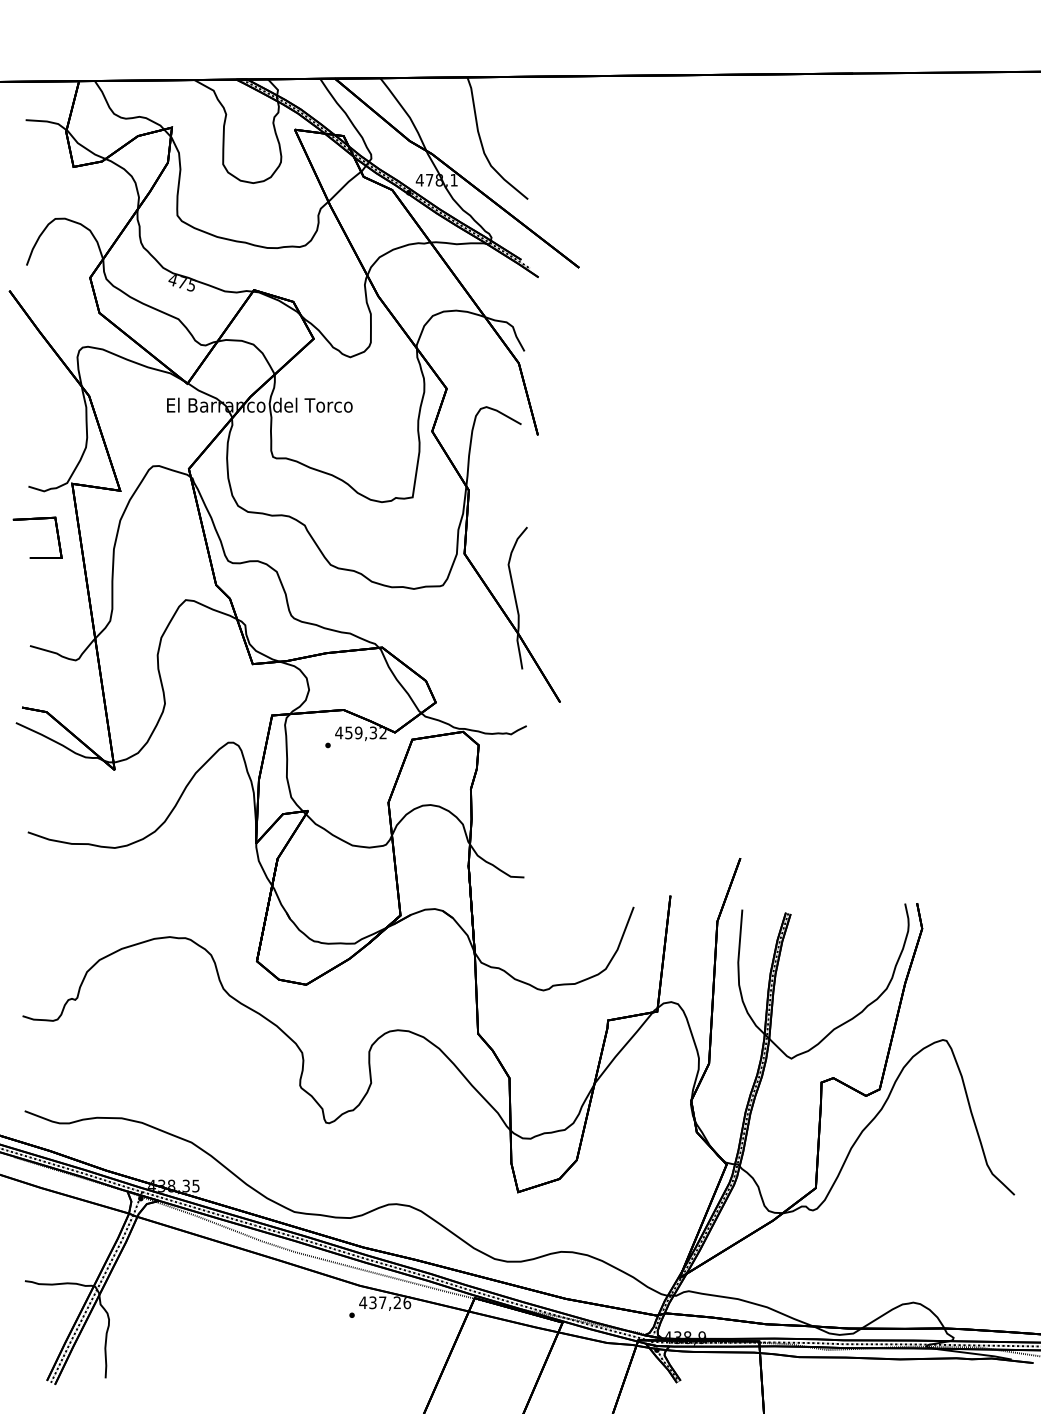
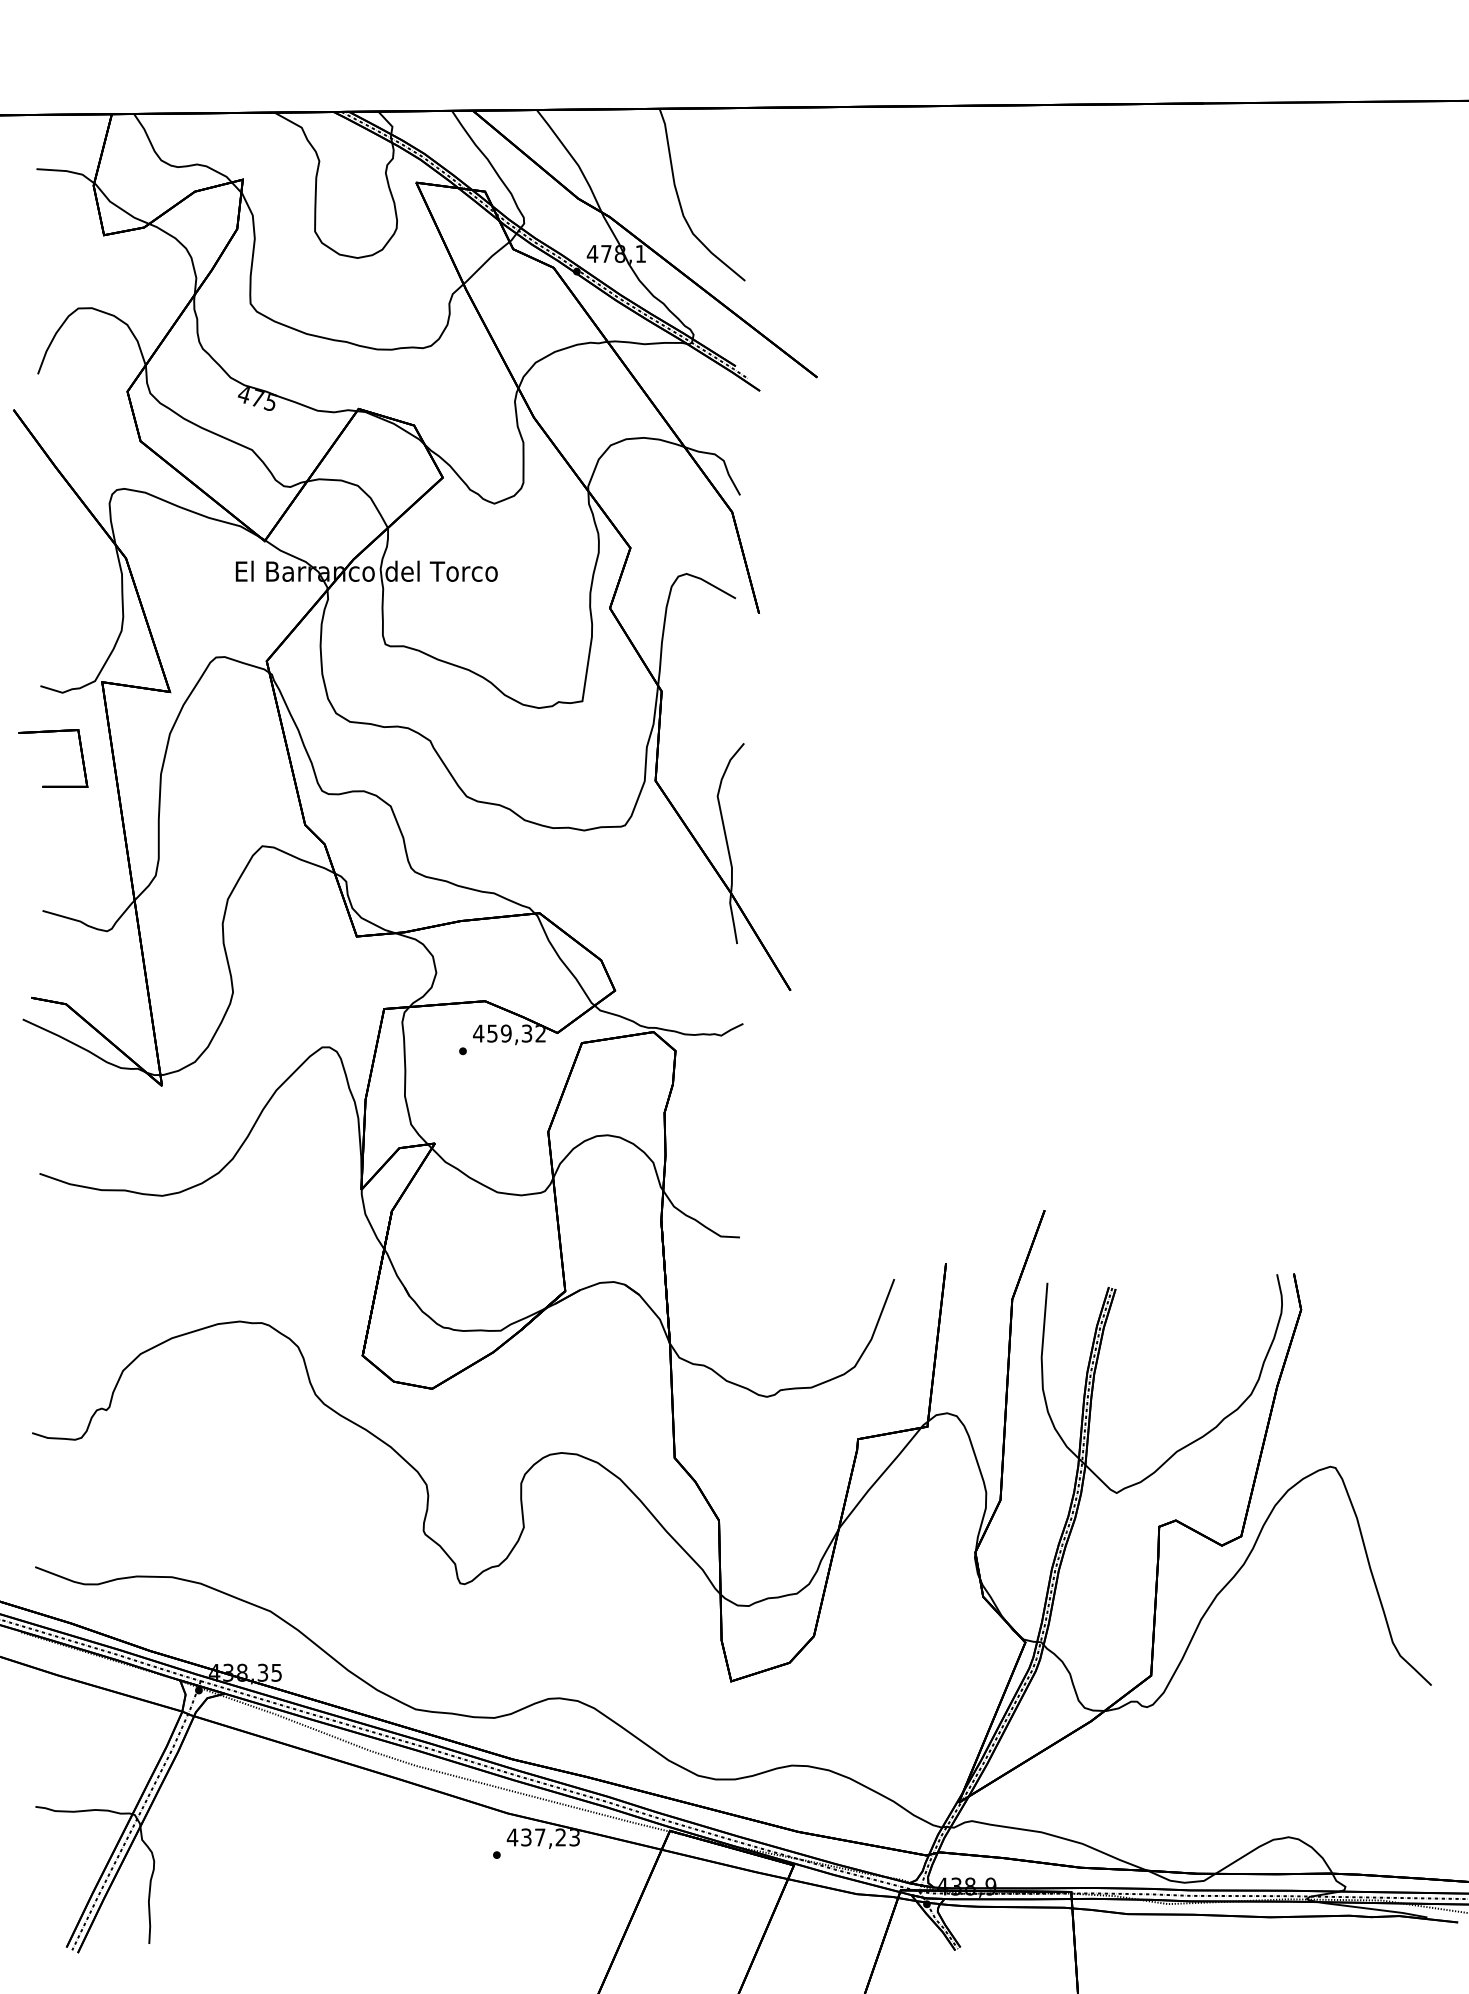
text: (407, 1302) -> (574, 1837), 437,26 -> 437,23

